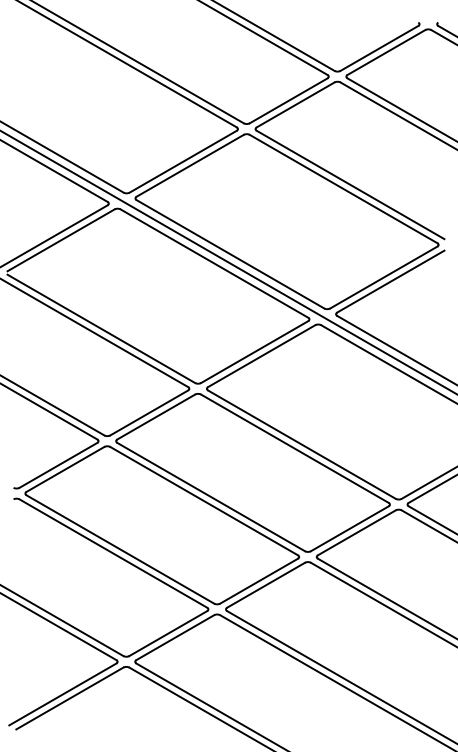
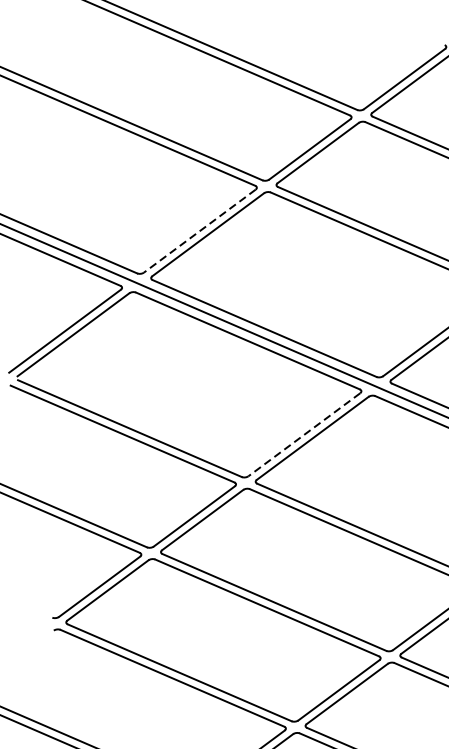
line: (183, 161) -> (200, 230), solid -> dashed
line: (254, 352) -> (304, 435), solid -> dashed

